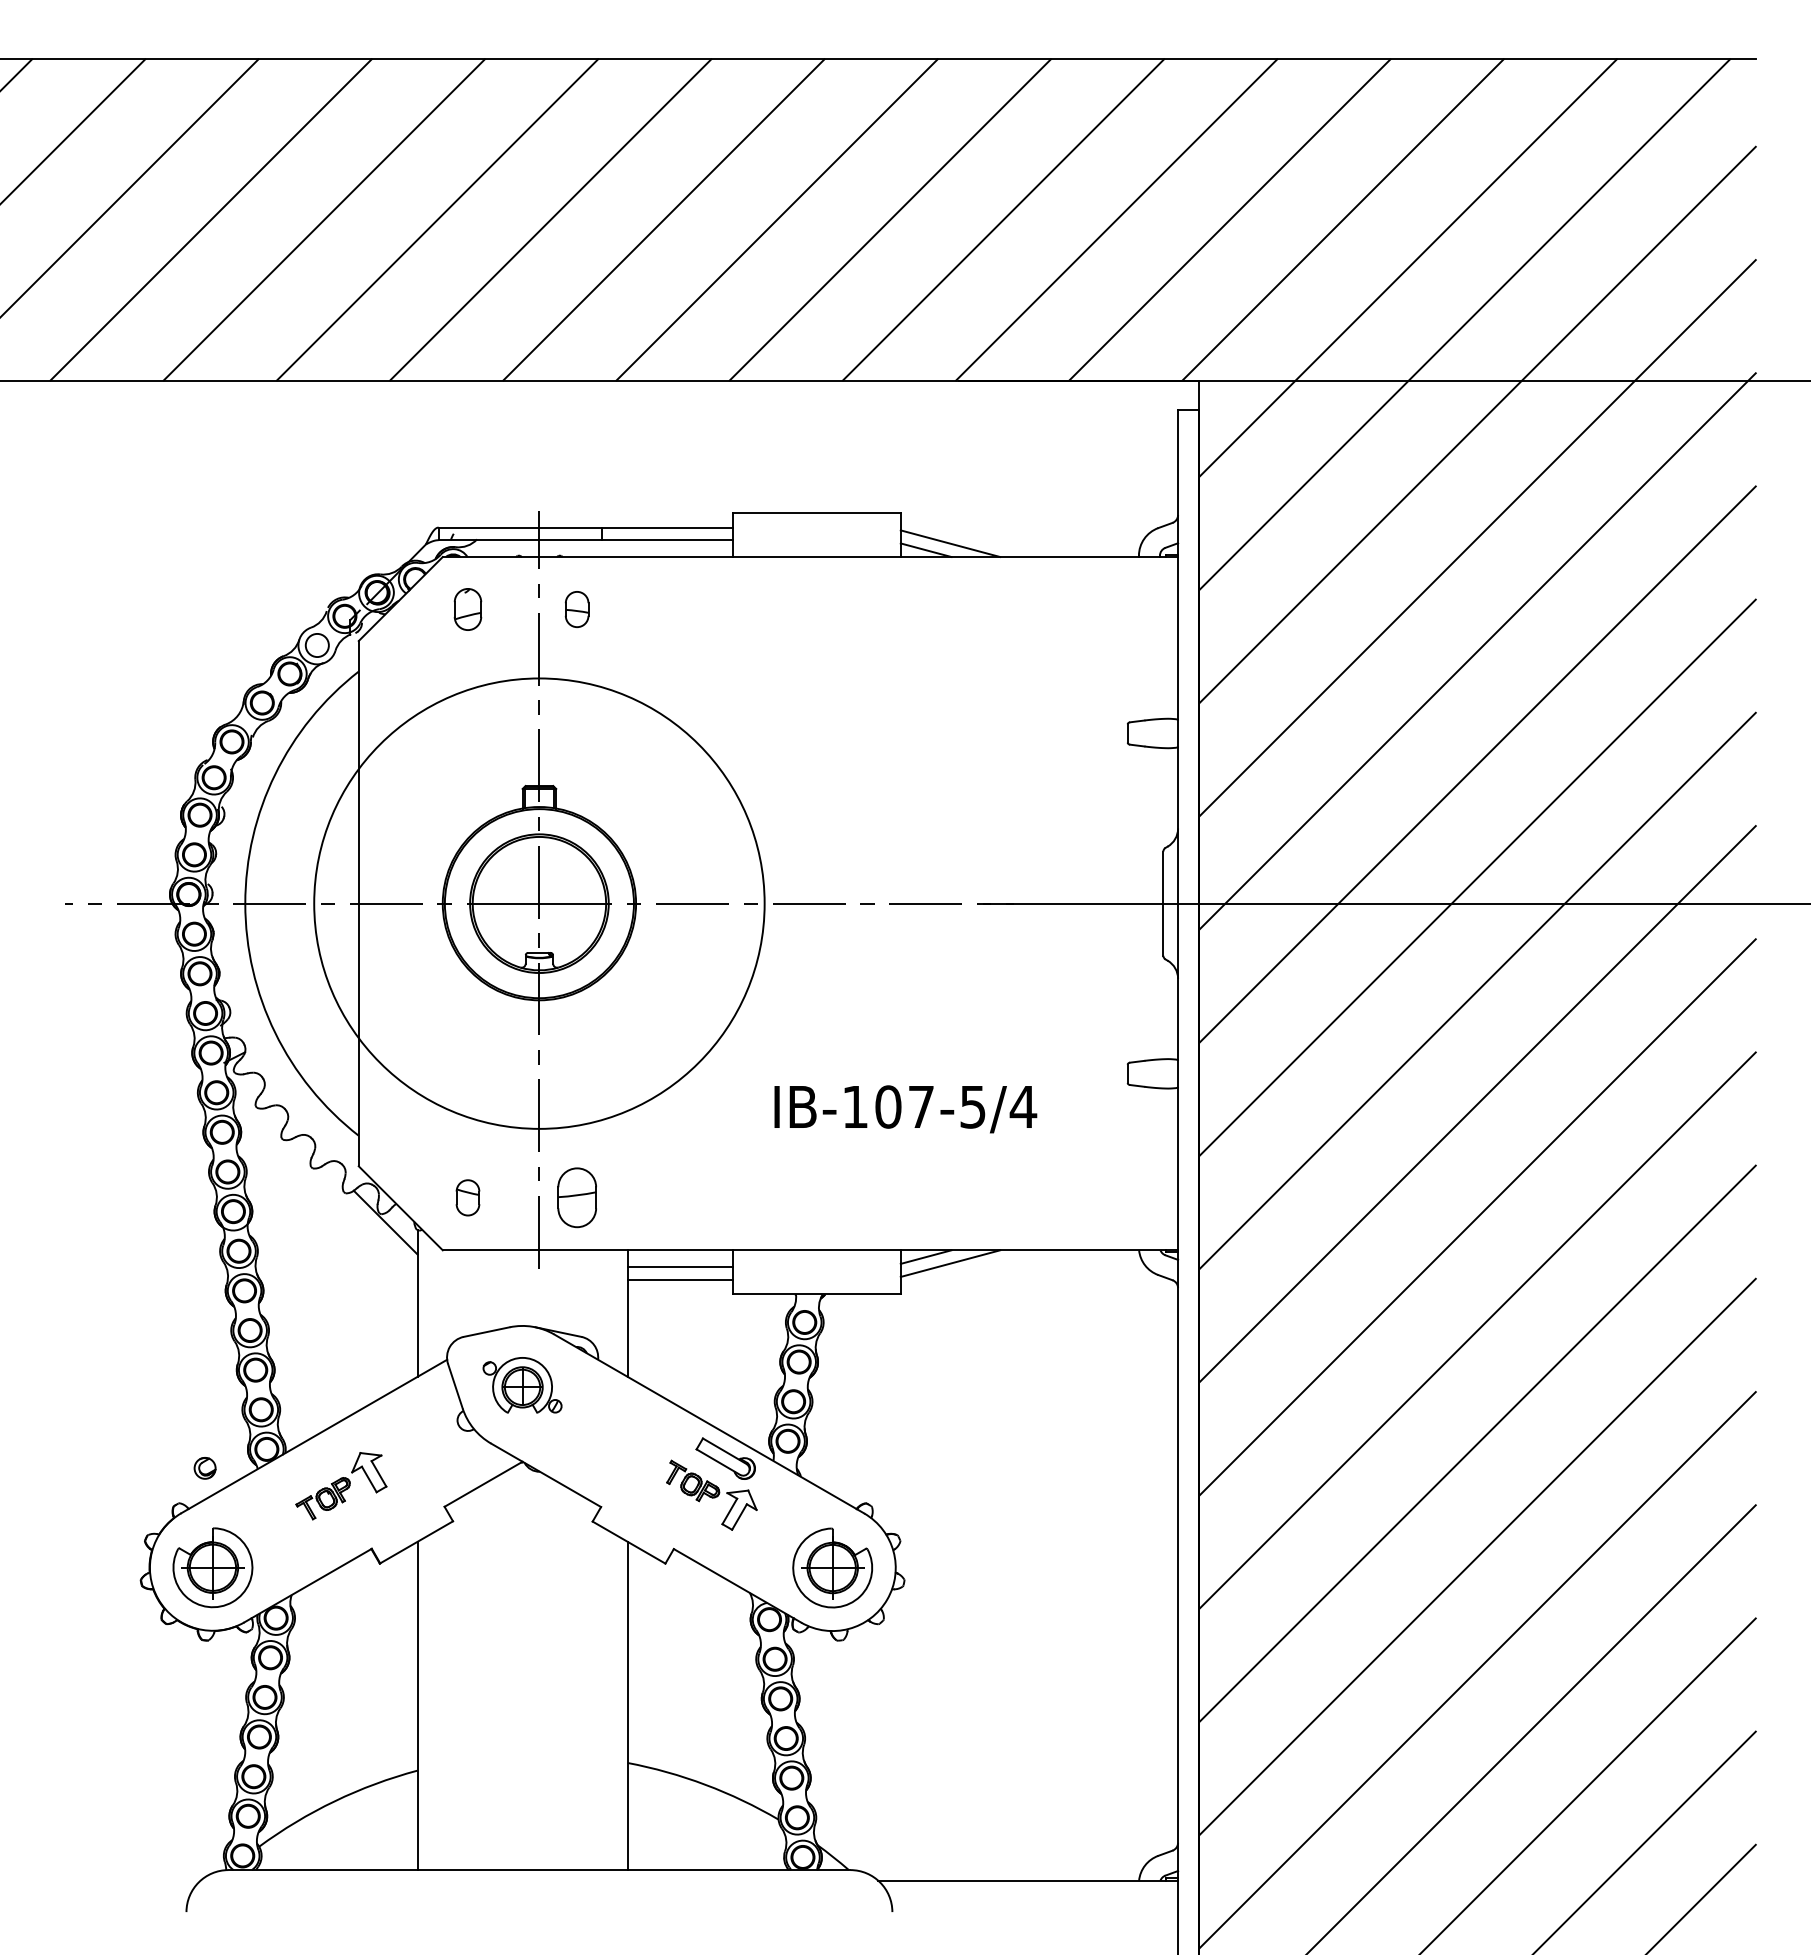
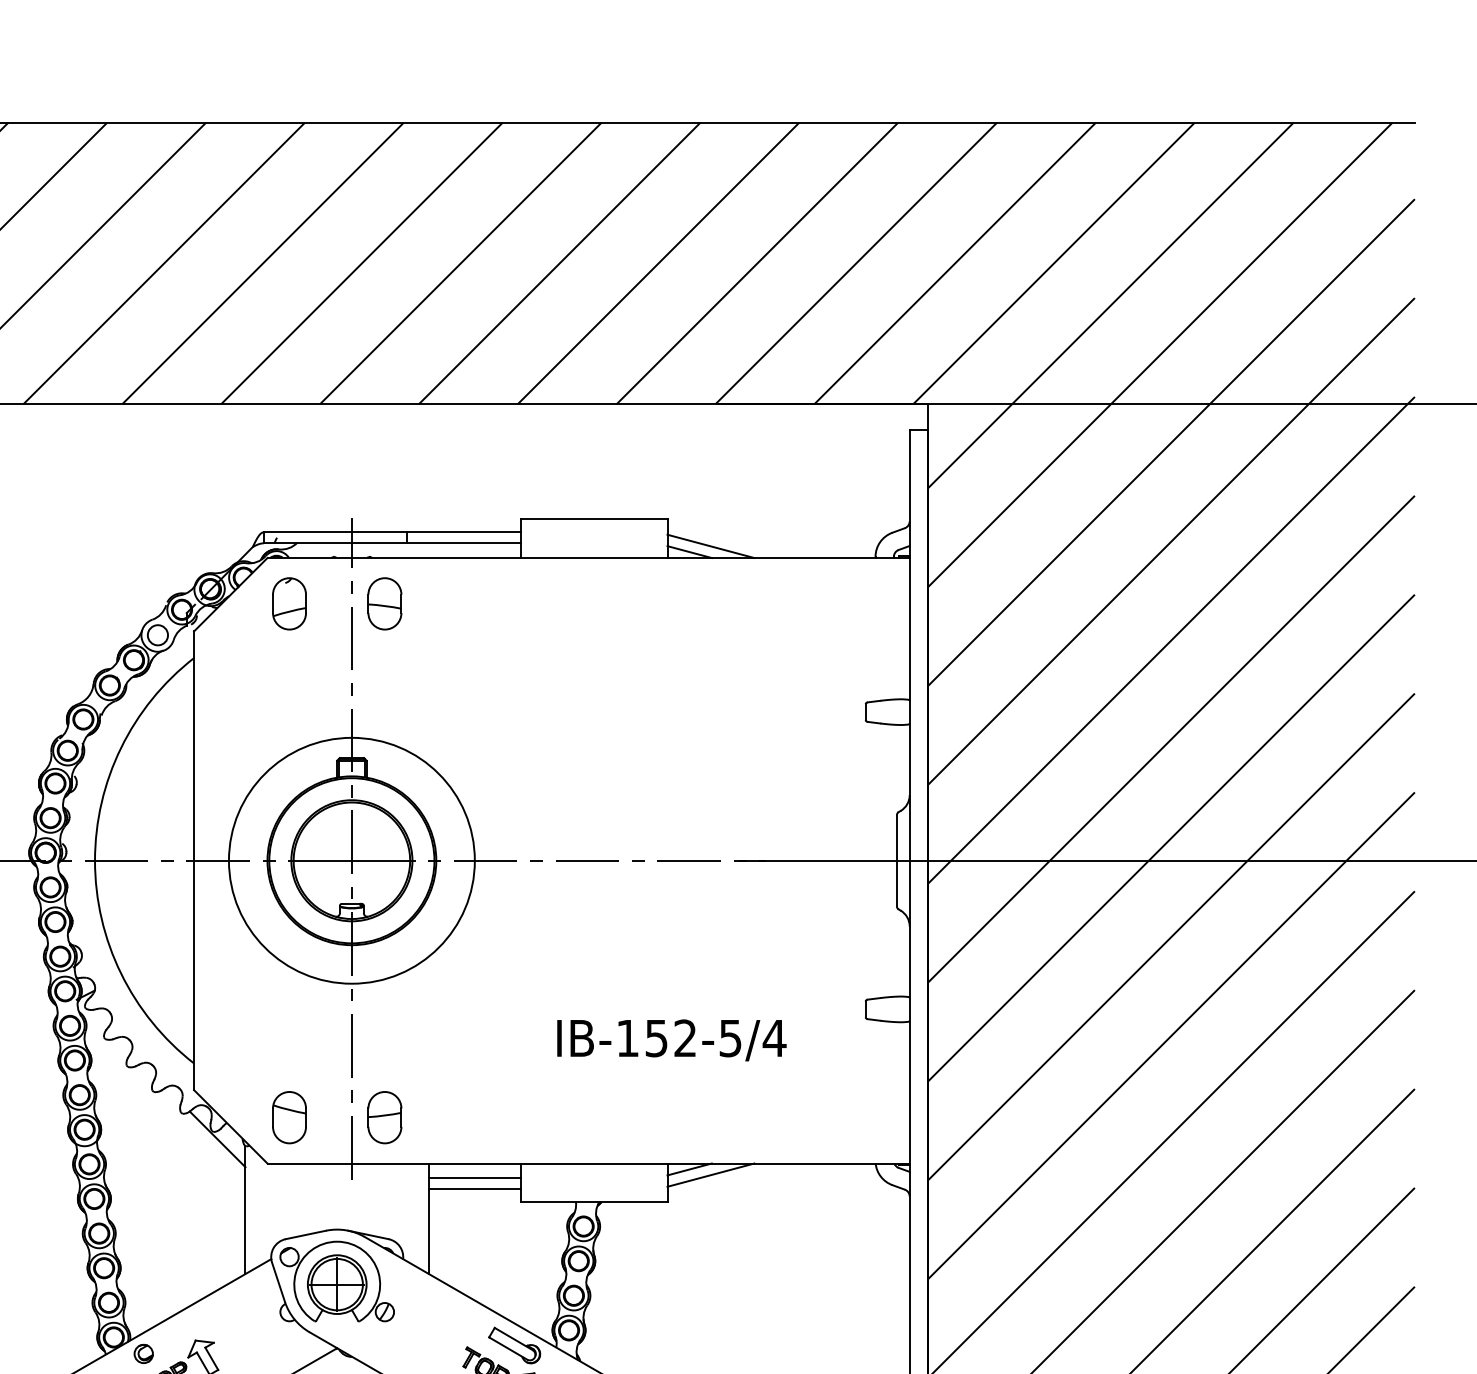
part: (467, 609) -> (289, 603), size x1.43
part: (576, 609) -> (384, 603), size x1.67
circle: (539, 903) -> (351, 860), size x0.62
text: (904, 1106) -> (670, 1037), IB-107-5/4 -> IB-152-5/4
part: (467, 1197) -> (289, 1117), size x1.67
part: (522, 1384) -> (337, 1280), size x1.67
part: (204, 1468) -> (143, 1354), moved

